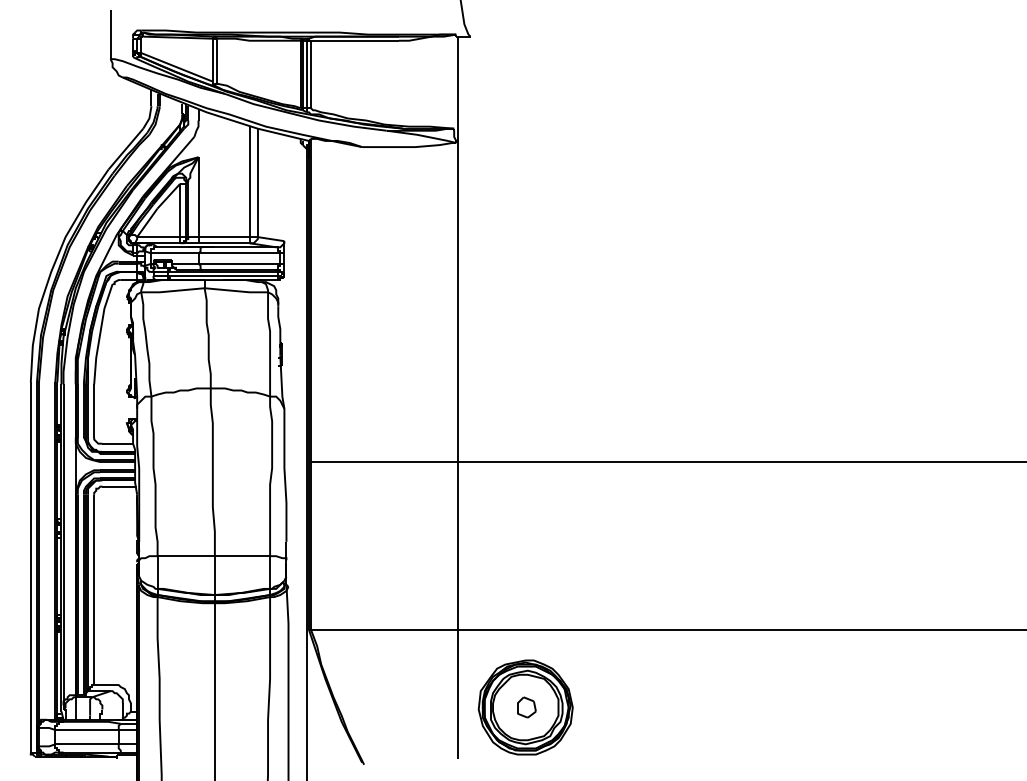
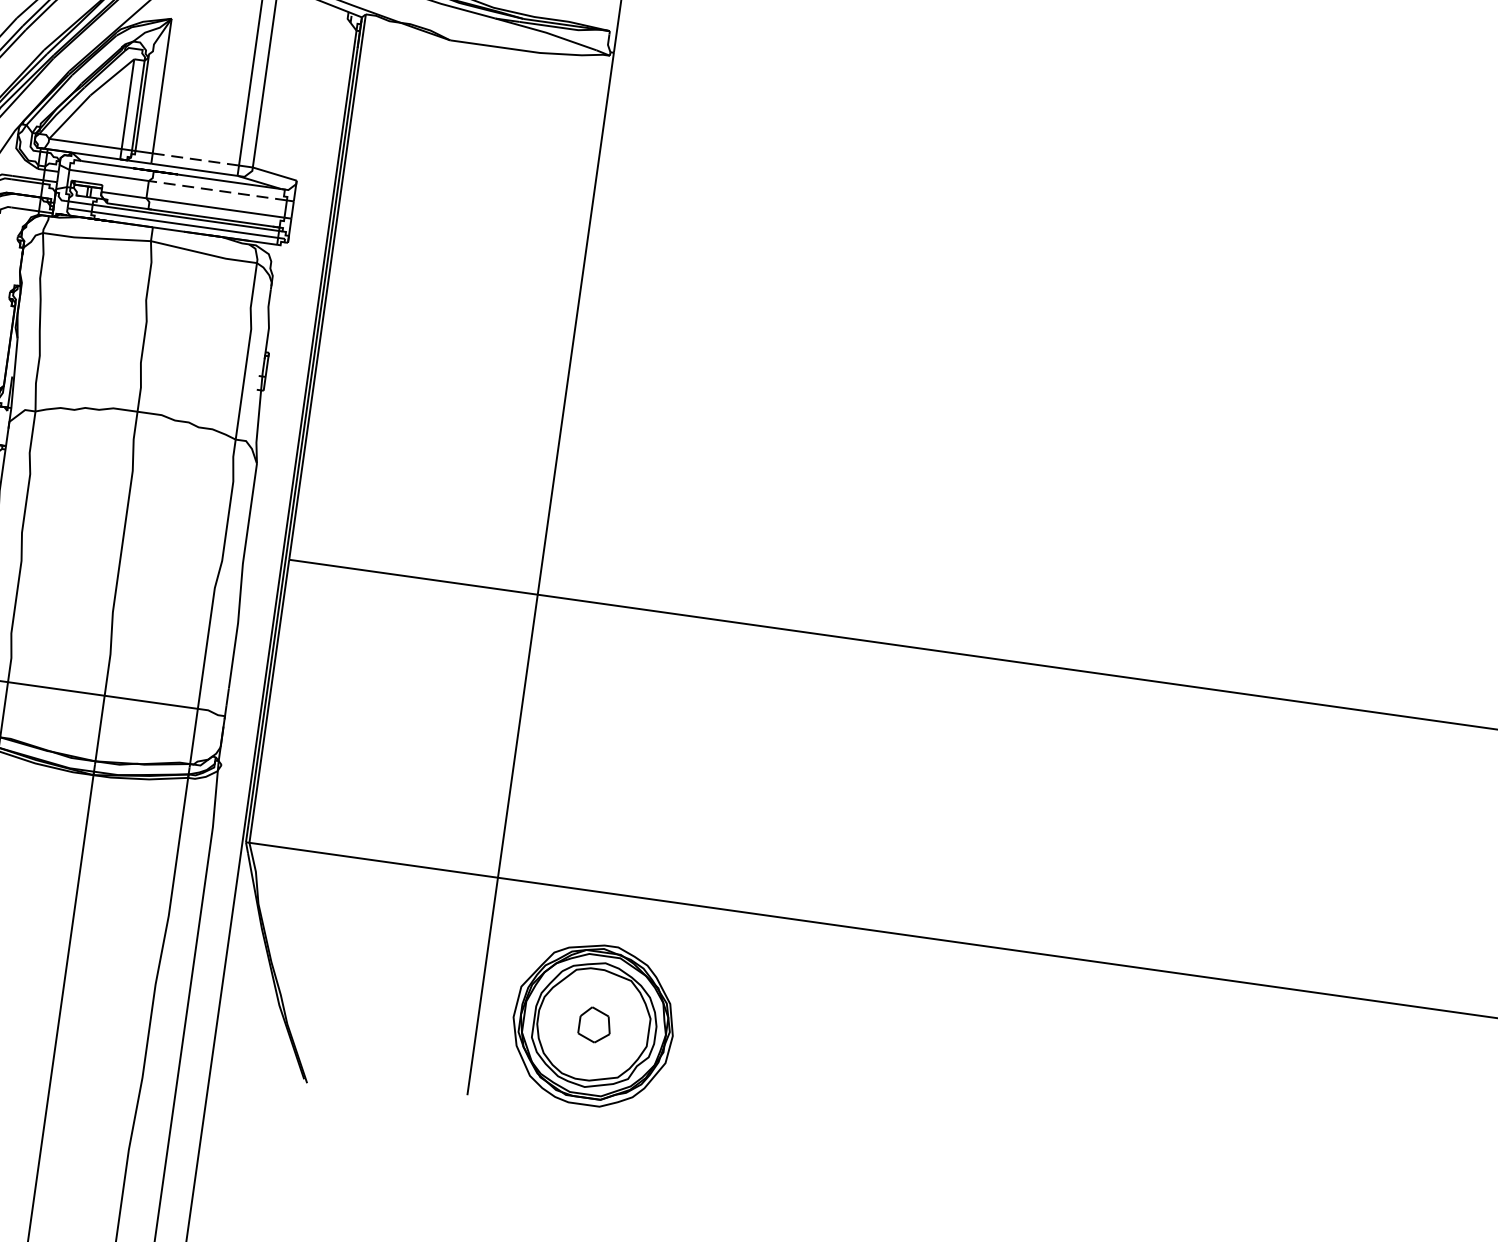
line: (224, 237) -> (196, 160), solid -> dashed
line: (239, 253) -> (218, 190), solid -> dashed

